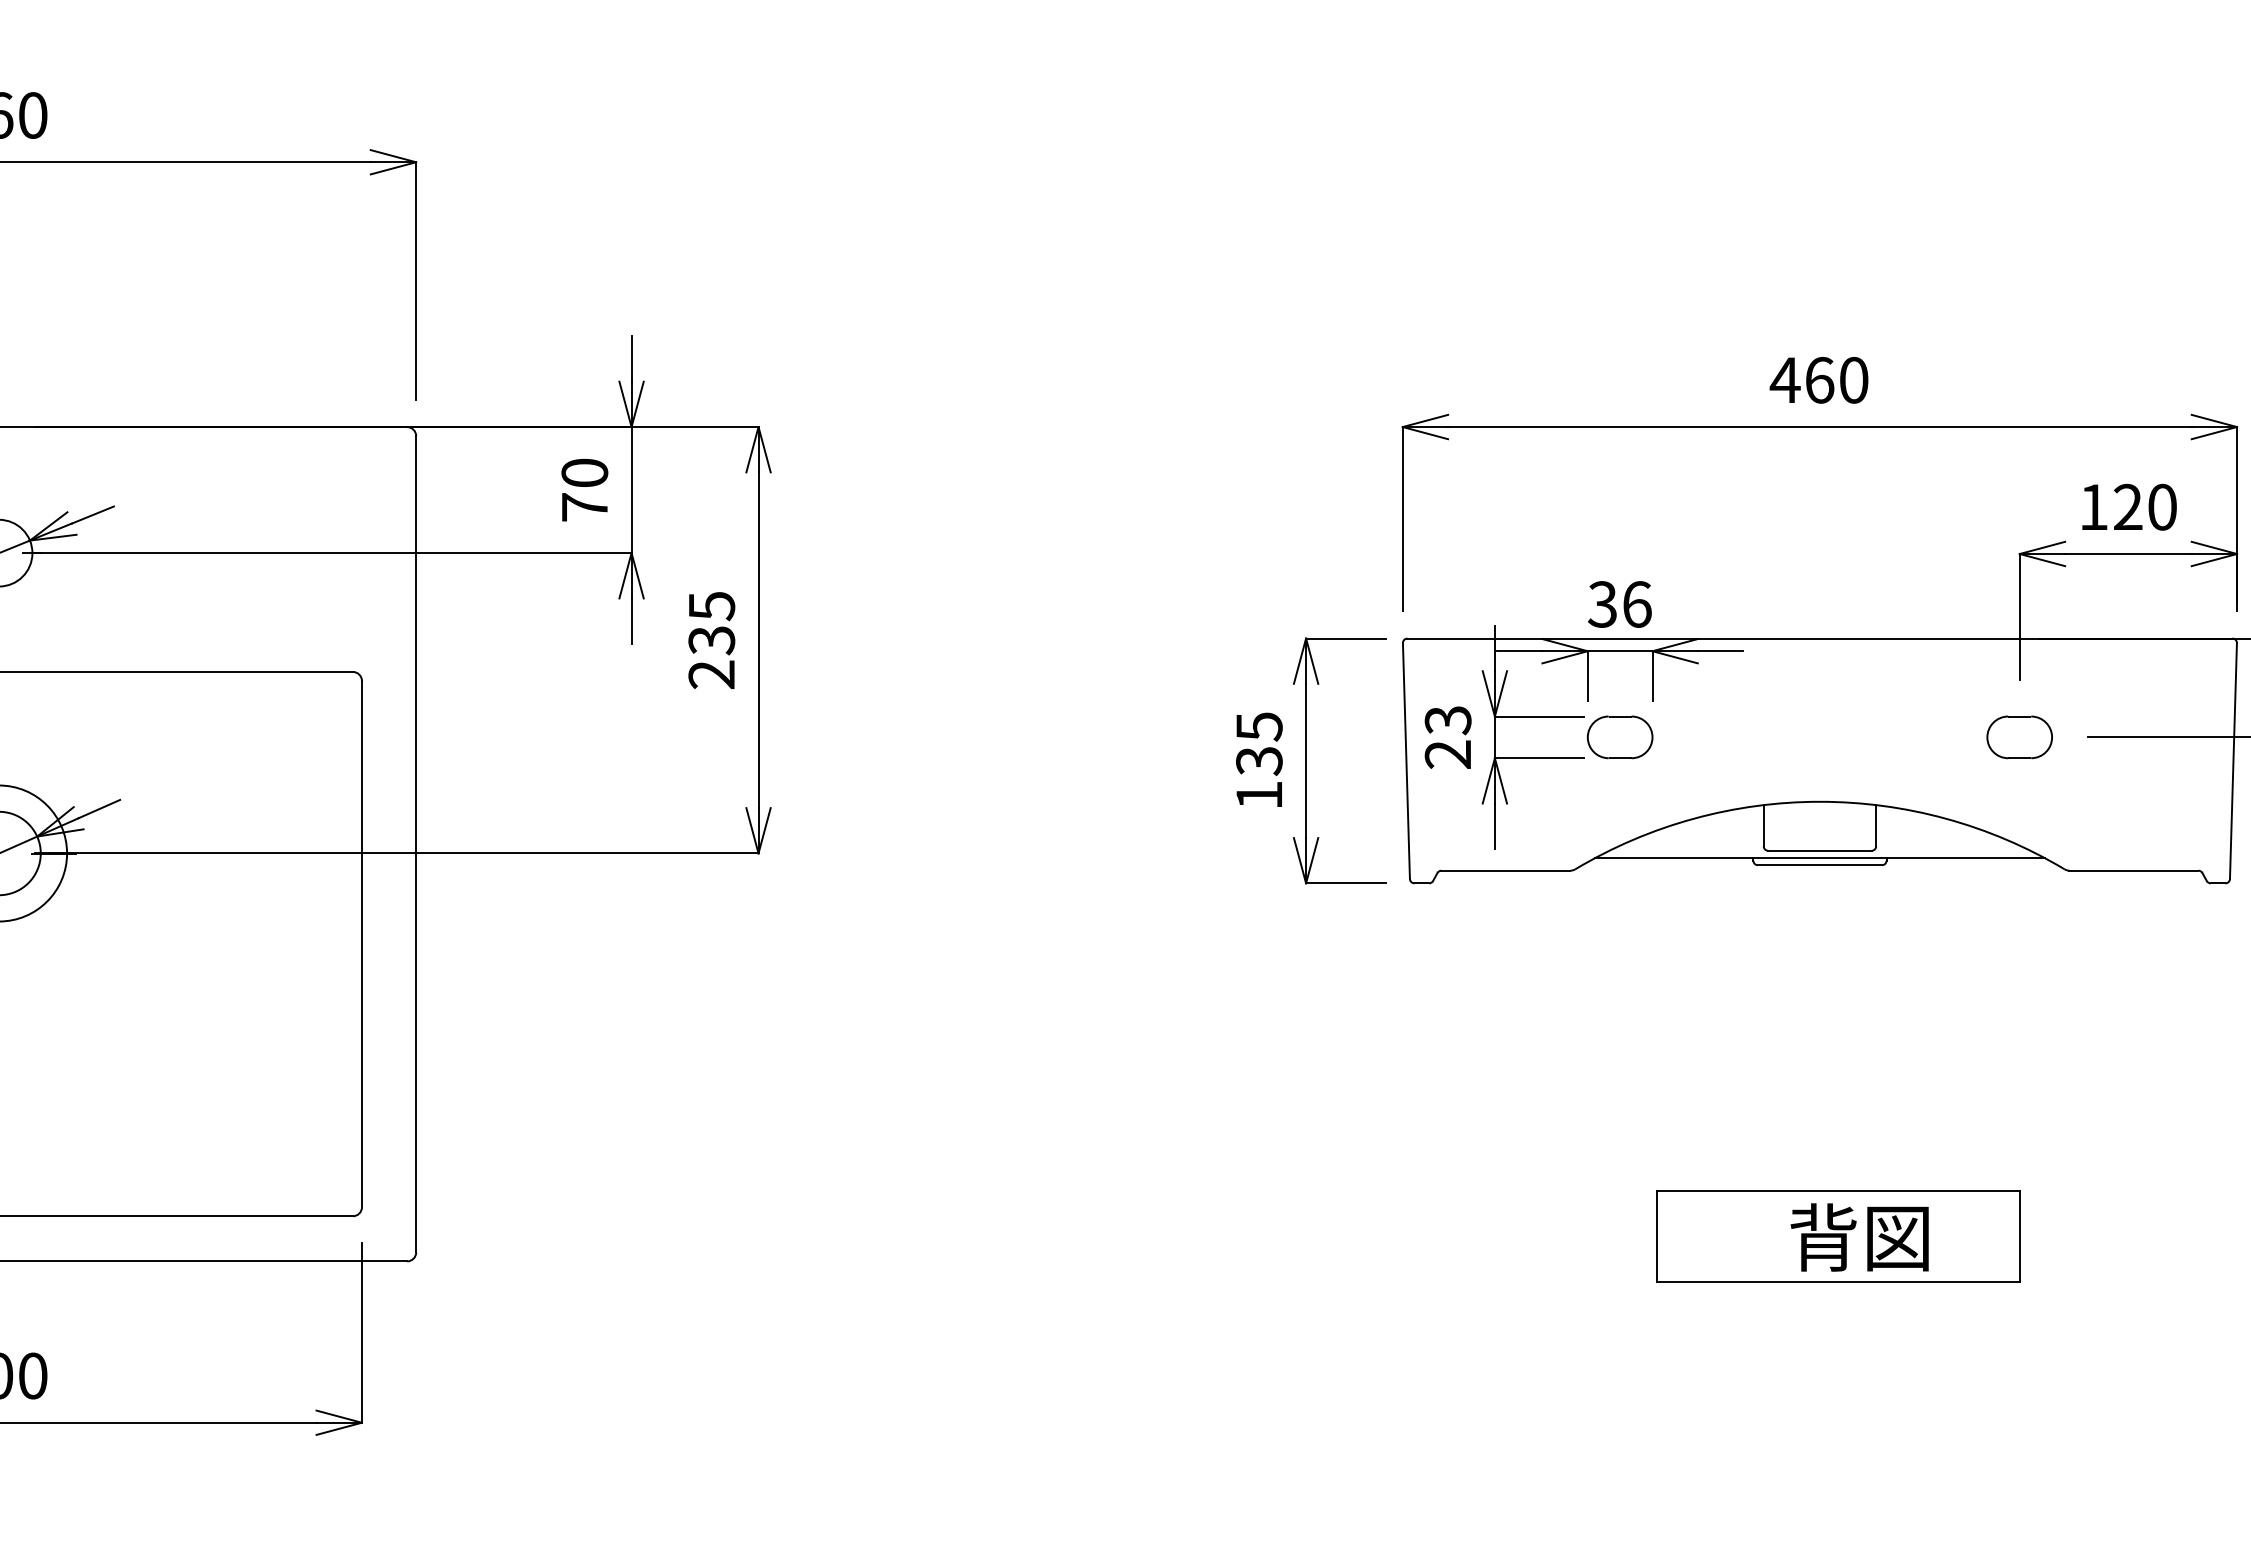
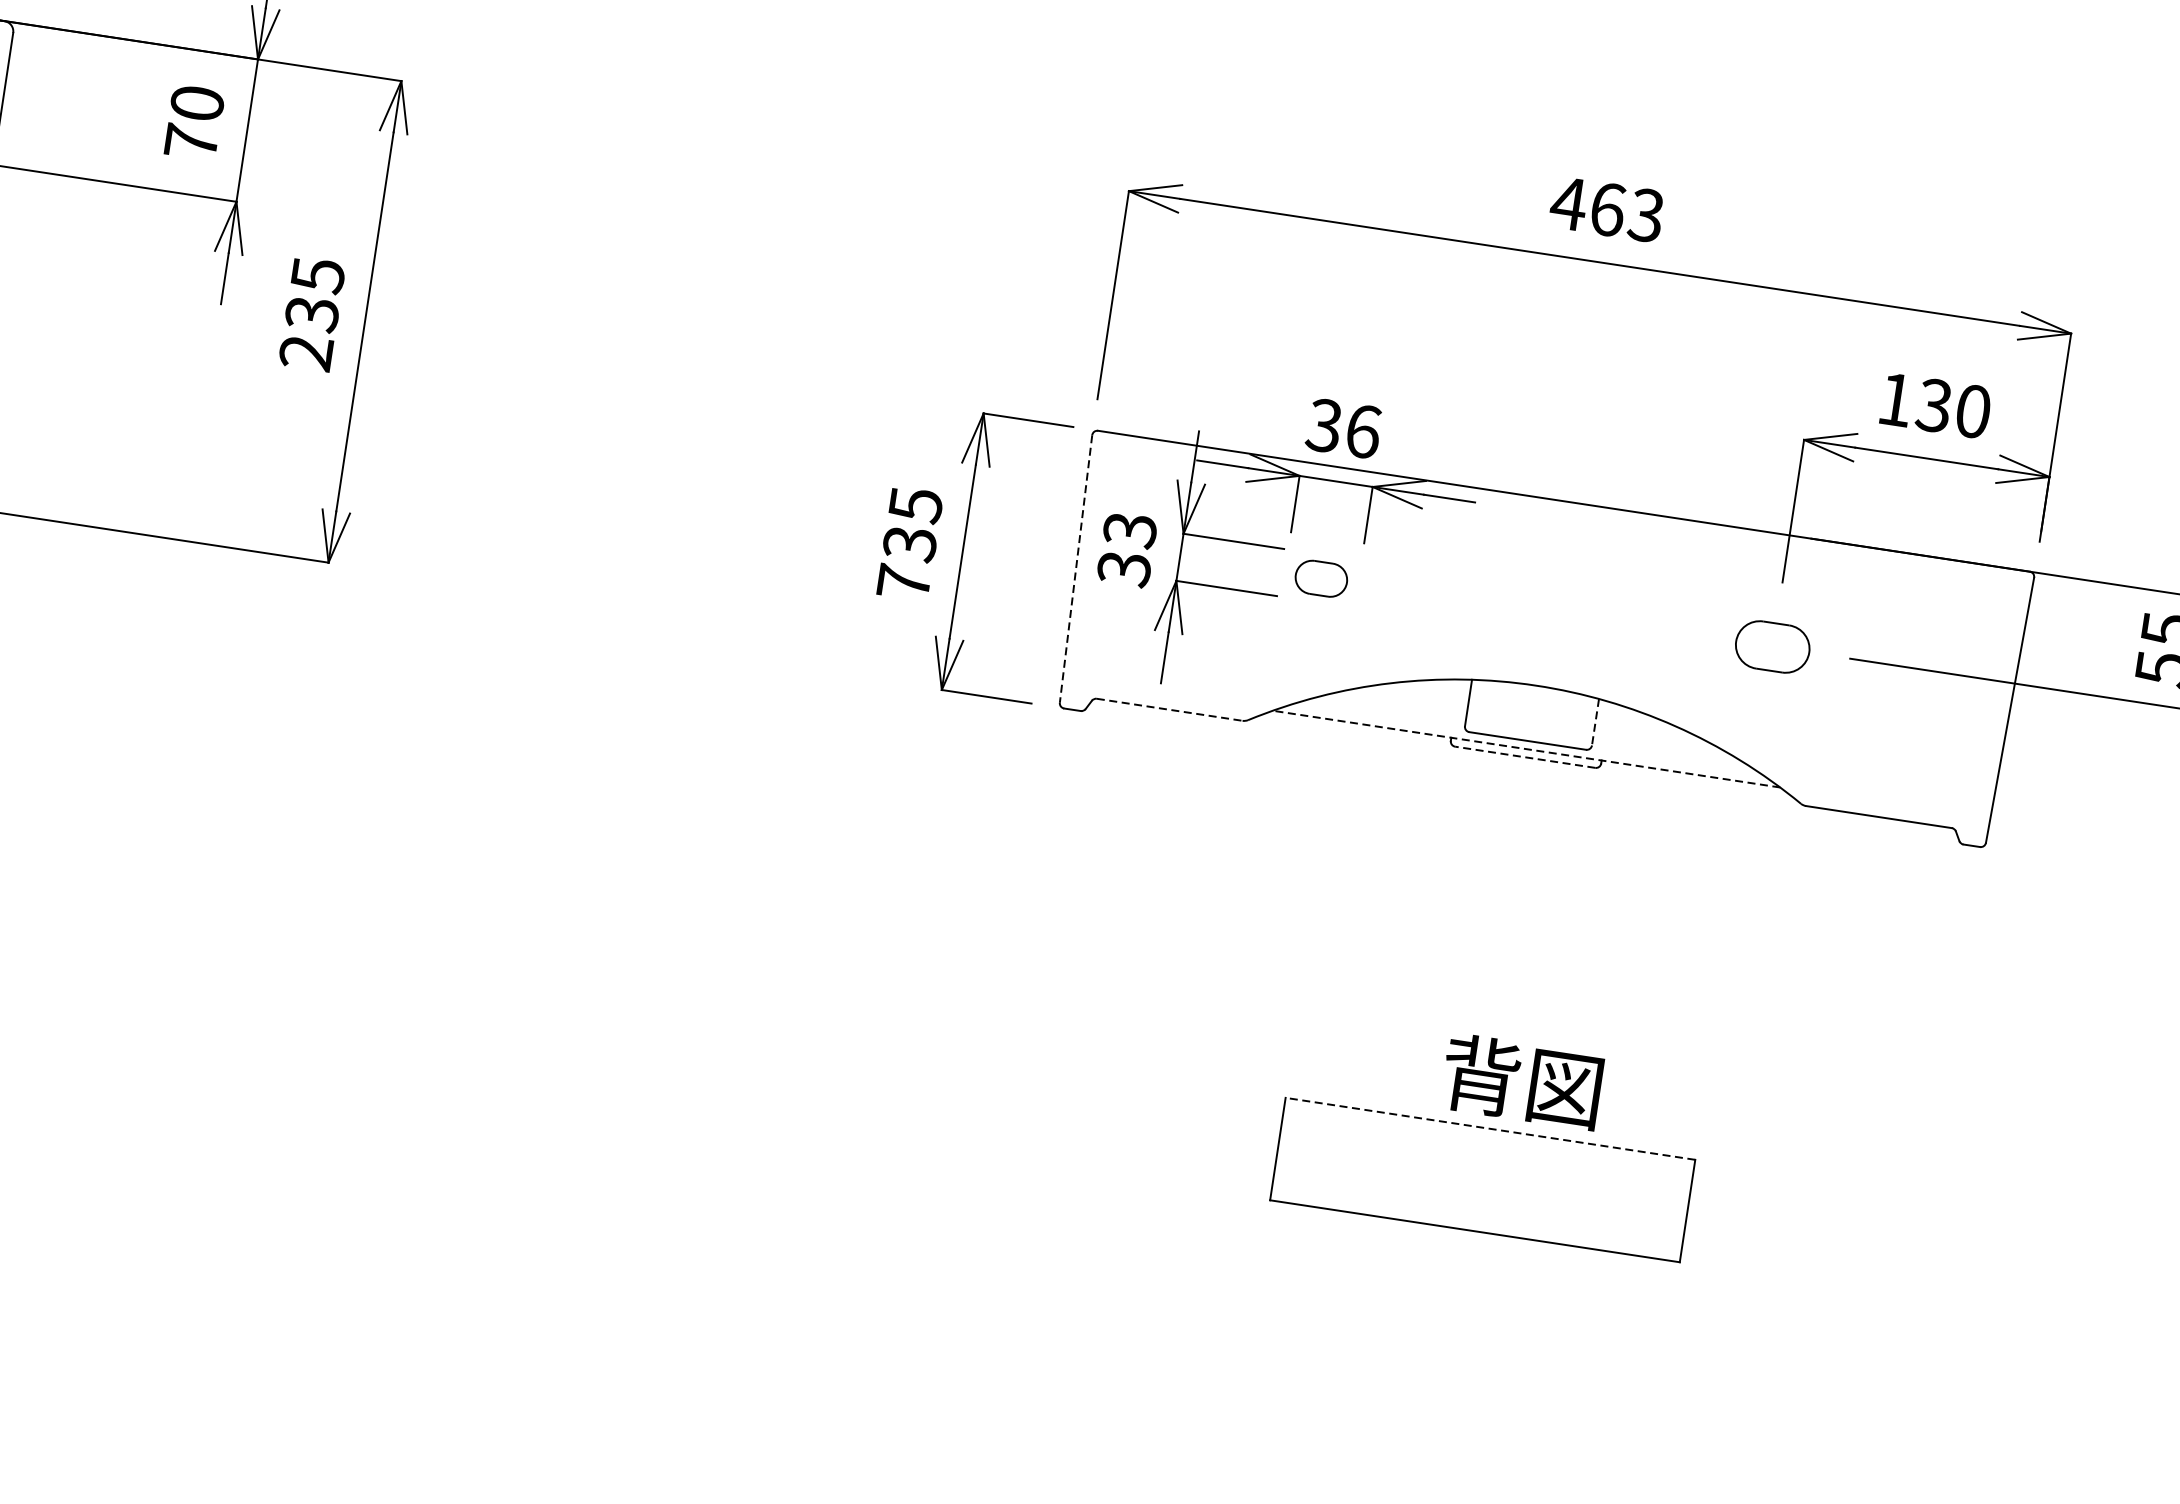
text: (1853, 380) -> (1645, 215), 460 -> 463
text: (2127, 507) -> (1933, 405), 120 -> 130
part: (1619, 737) -> (1320, 578), size x0.7
text: (1448, 754) -> (1124, 568), 23 -> 33
line: (1406, 761) -> (1076, 569), solid -> dashed
text: (1258, 795) -> (903, 582), 135 -> 735
line: (1876, 825) -> (1595, 722), solid -> dashed
line: (1819, 858) -> (1525, 749), solid -> dashed
line: (1819, 865) -> (1524, 757), solid -> dashed
line: (1505, 870) -> (1169, 709), solid -> dashed
line: (1837, 1191) -> (1489, 1128), solid -> dashed
text: (1859, 1237) -> (1521, 1081), moved

